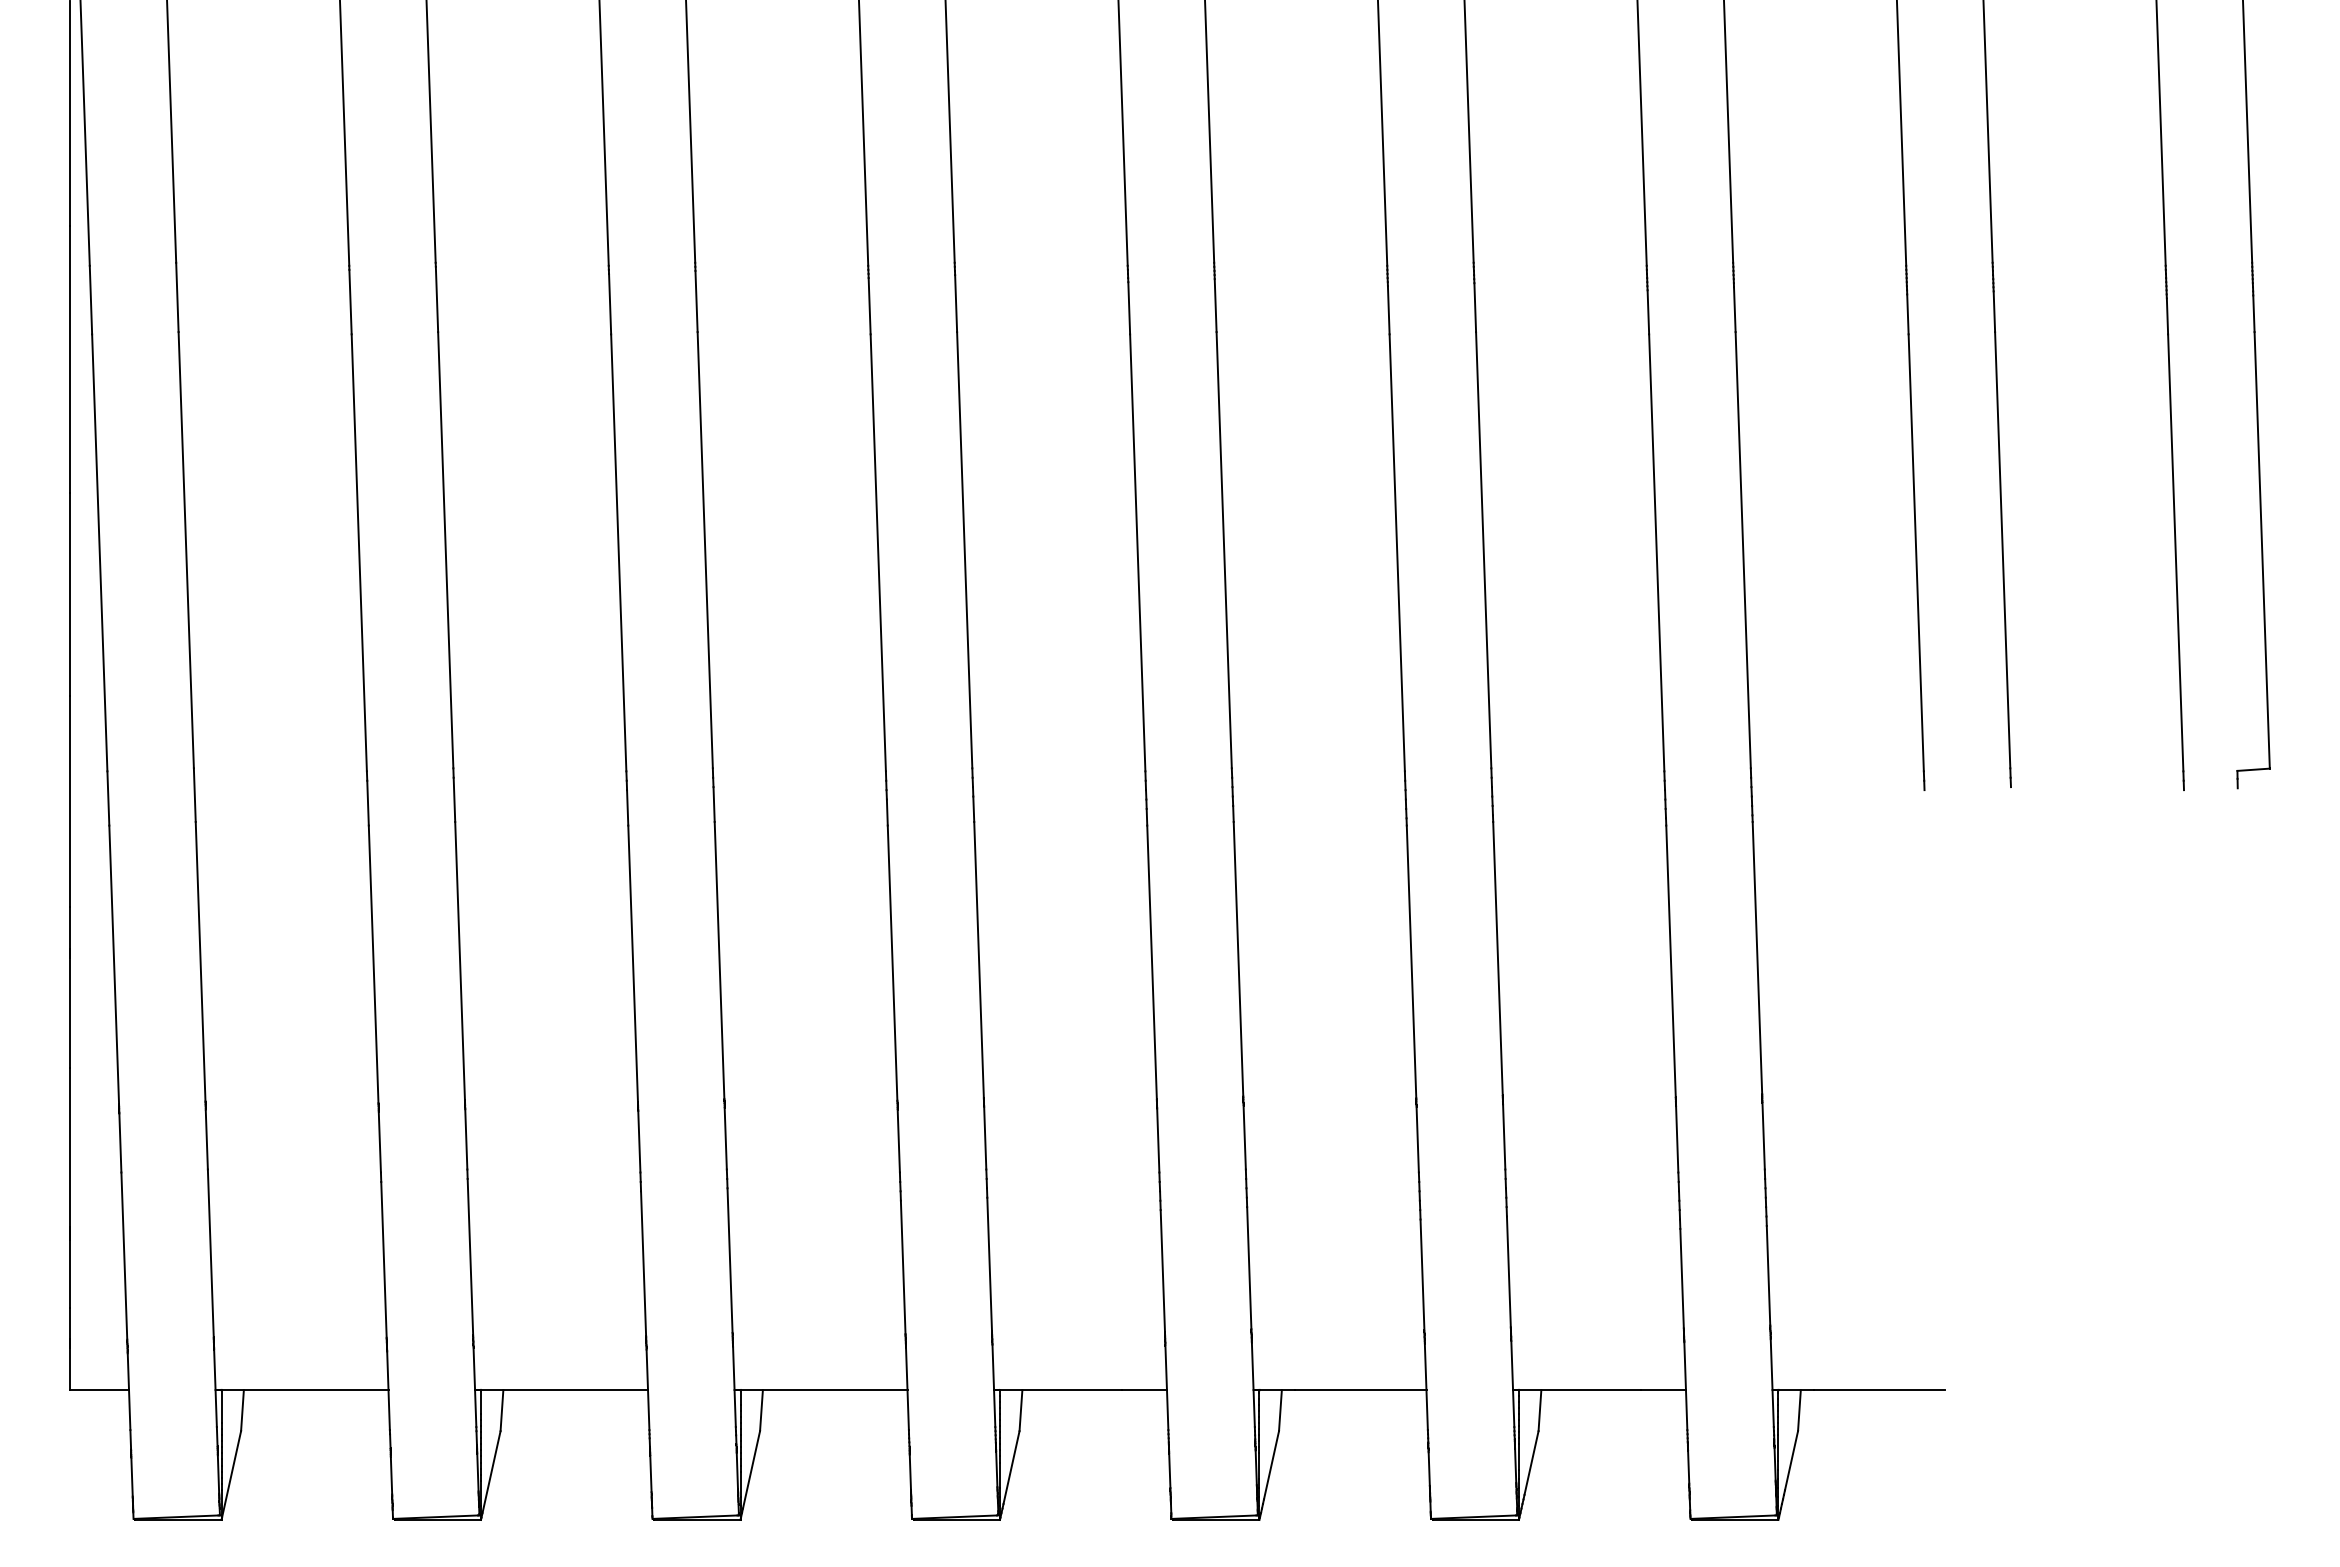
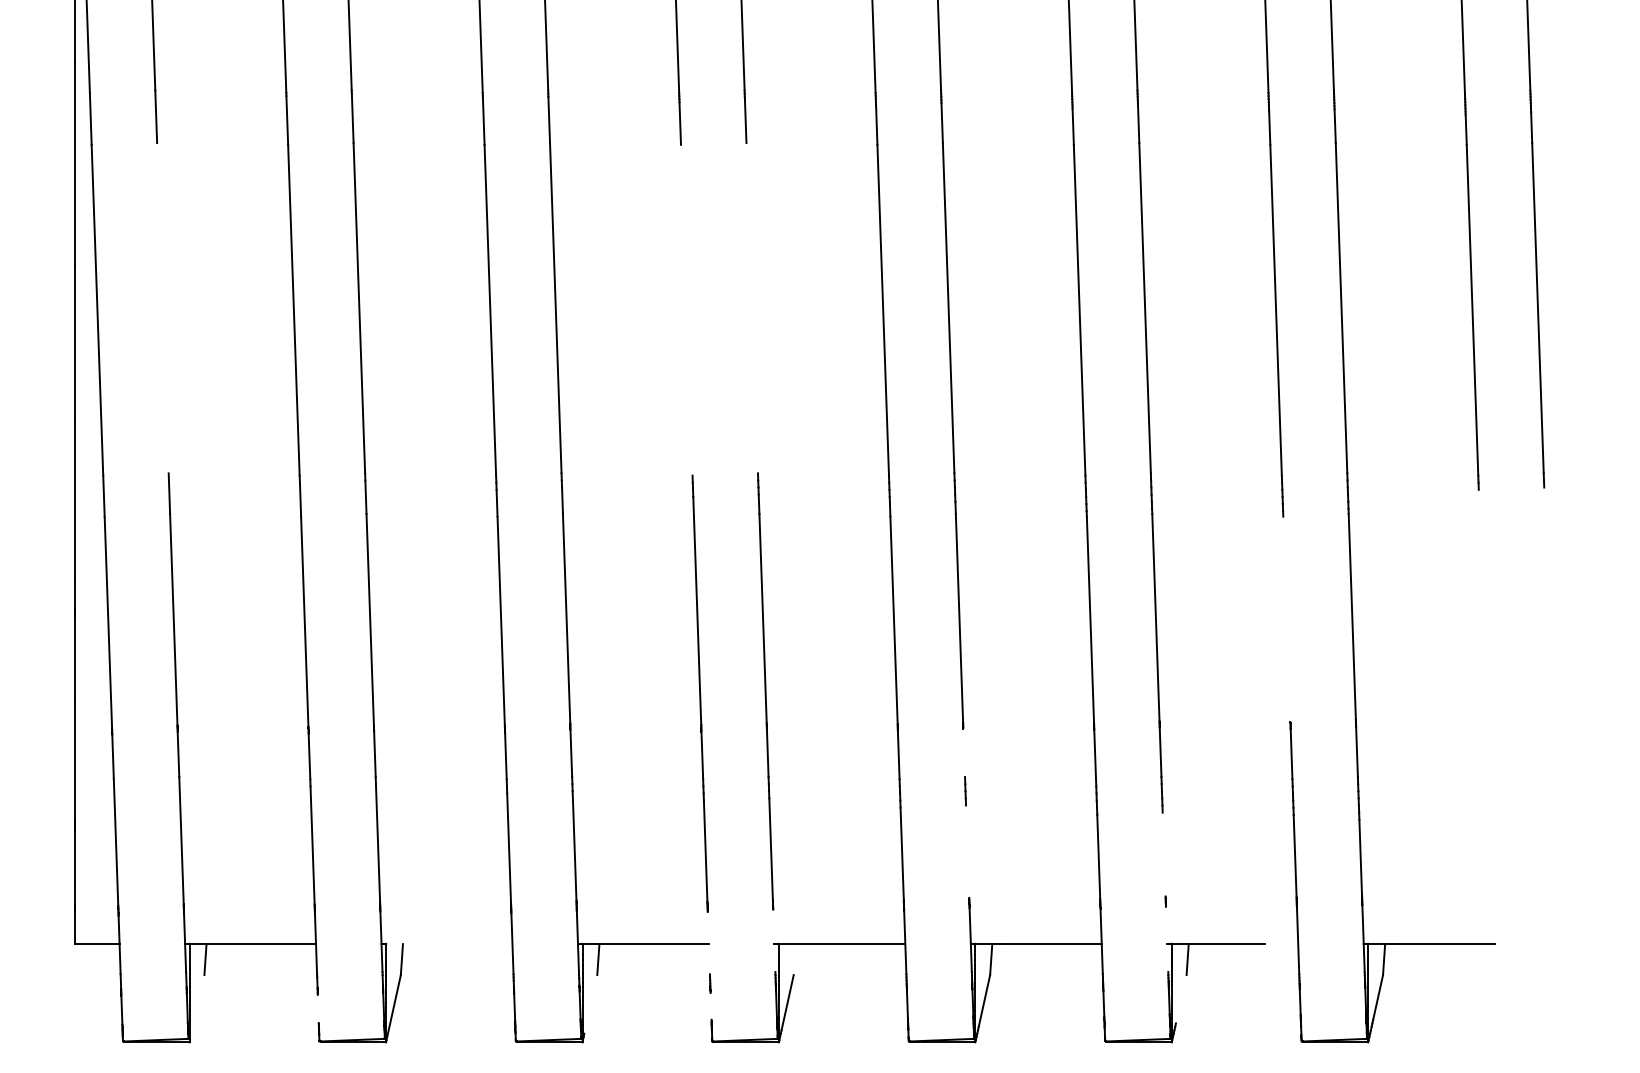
line: (185, 550) -> (162, 308), removed
line: (964, 550) -> (752, 308), removed
line: (877, 552) -> (686, 309), removed
line: (1670, 961) -> (1286, 619), removed
line: (1244, 1137) -> (964, 752), removed
line: (1249, 1268) -> (967, 851), removed
line: (1508, 1271) -> (1163, 854), removed
line: (1512, 1383) -> (1166, 939), removed
line: (993, 1385) -> (774, 940), removed
line: (907, 1388) -> (708, 942), removed
line: (564, 1390) -> (449, 944), removed
line: (1663, 1390) -> (1281, 944), removed
line: (1020, 1410) -> (794, 959), removed
line: (1531, 1462) -> (1181, 998), removed
line: (751, 1469) -> (590, 1004), removed
line: (910, 1472) -> (711, 1006), removed
line: (231, 1474) -> (197, 1007), removed
line: (391, 1475) -> (318, 1008), removed

